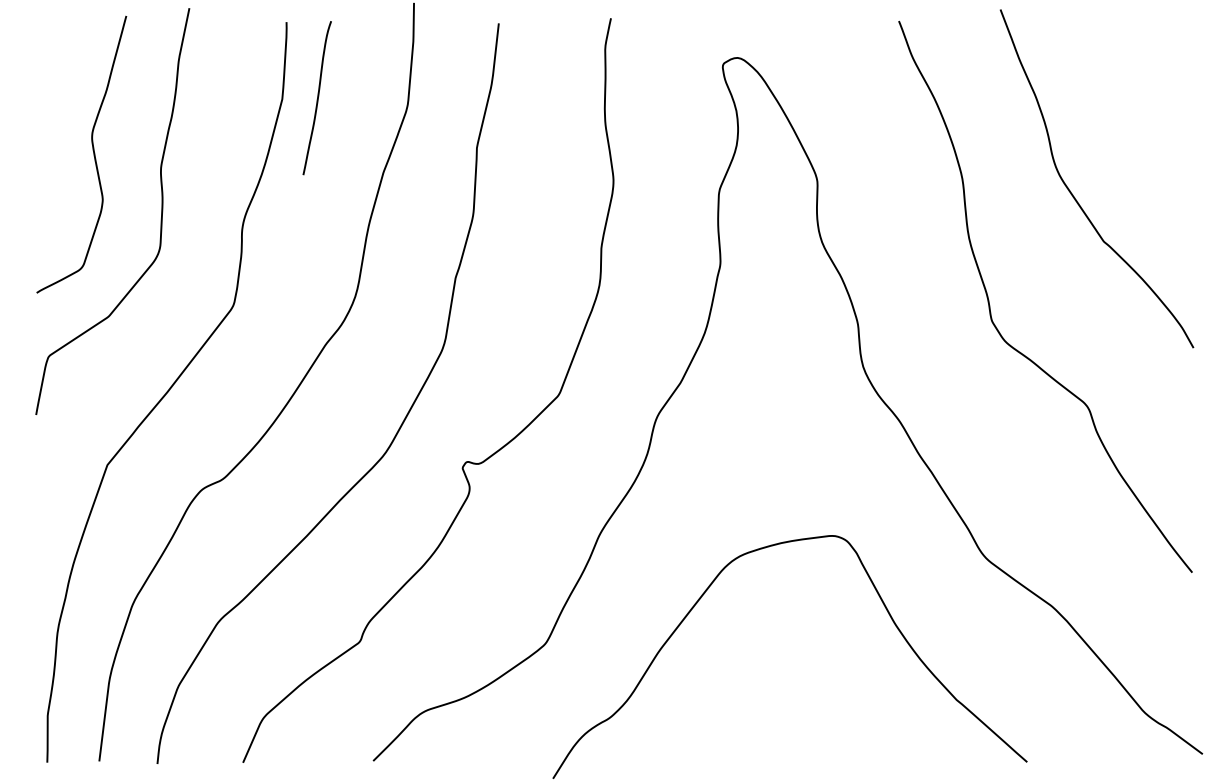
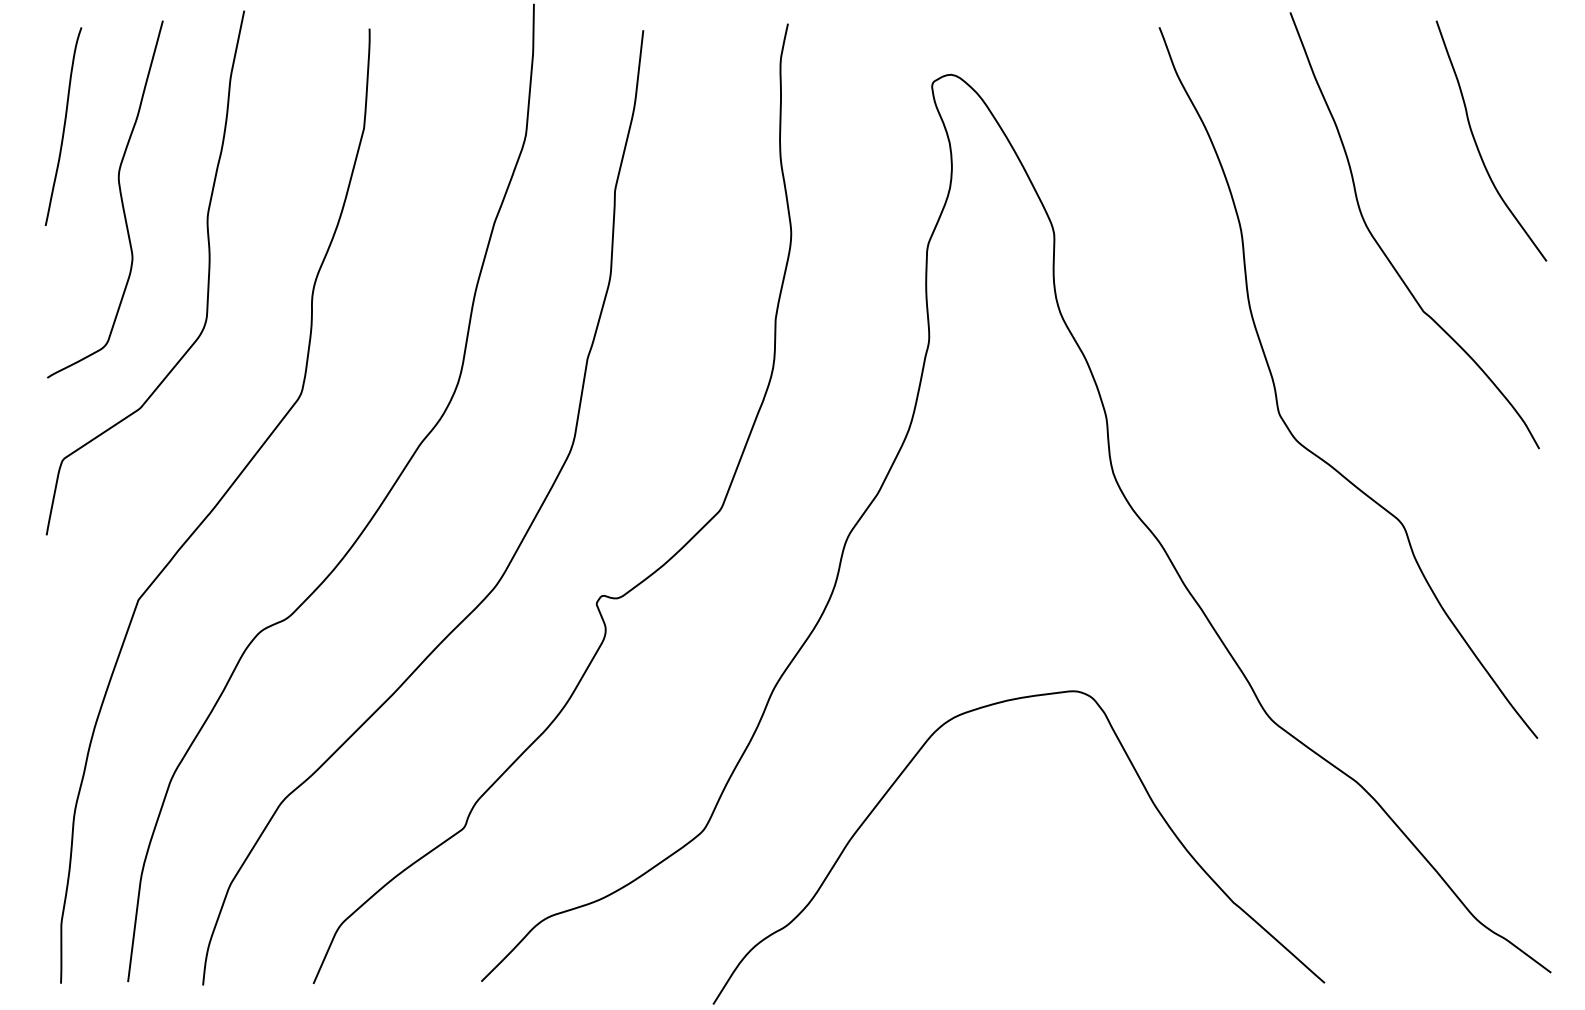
curve: (317, 98) -> (63, 127), moved
curve: (1145, 110) -> (1477, 142), added

